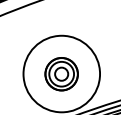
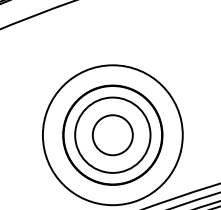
part: (61, 74) -> (112, 136), size x1.67

